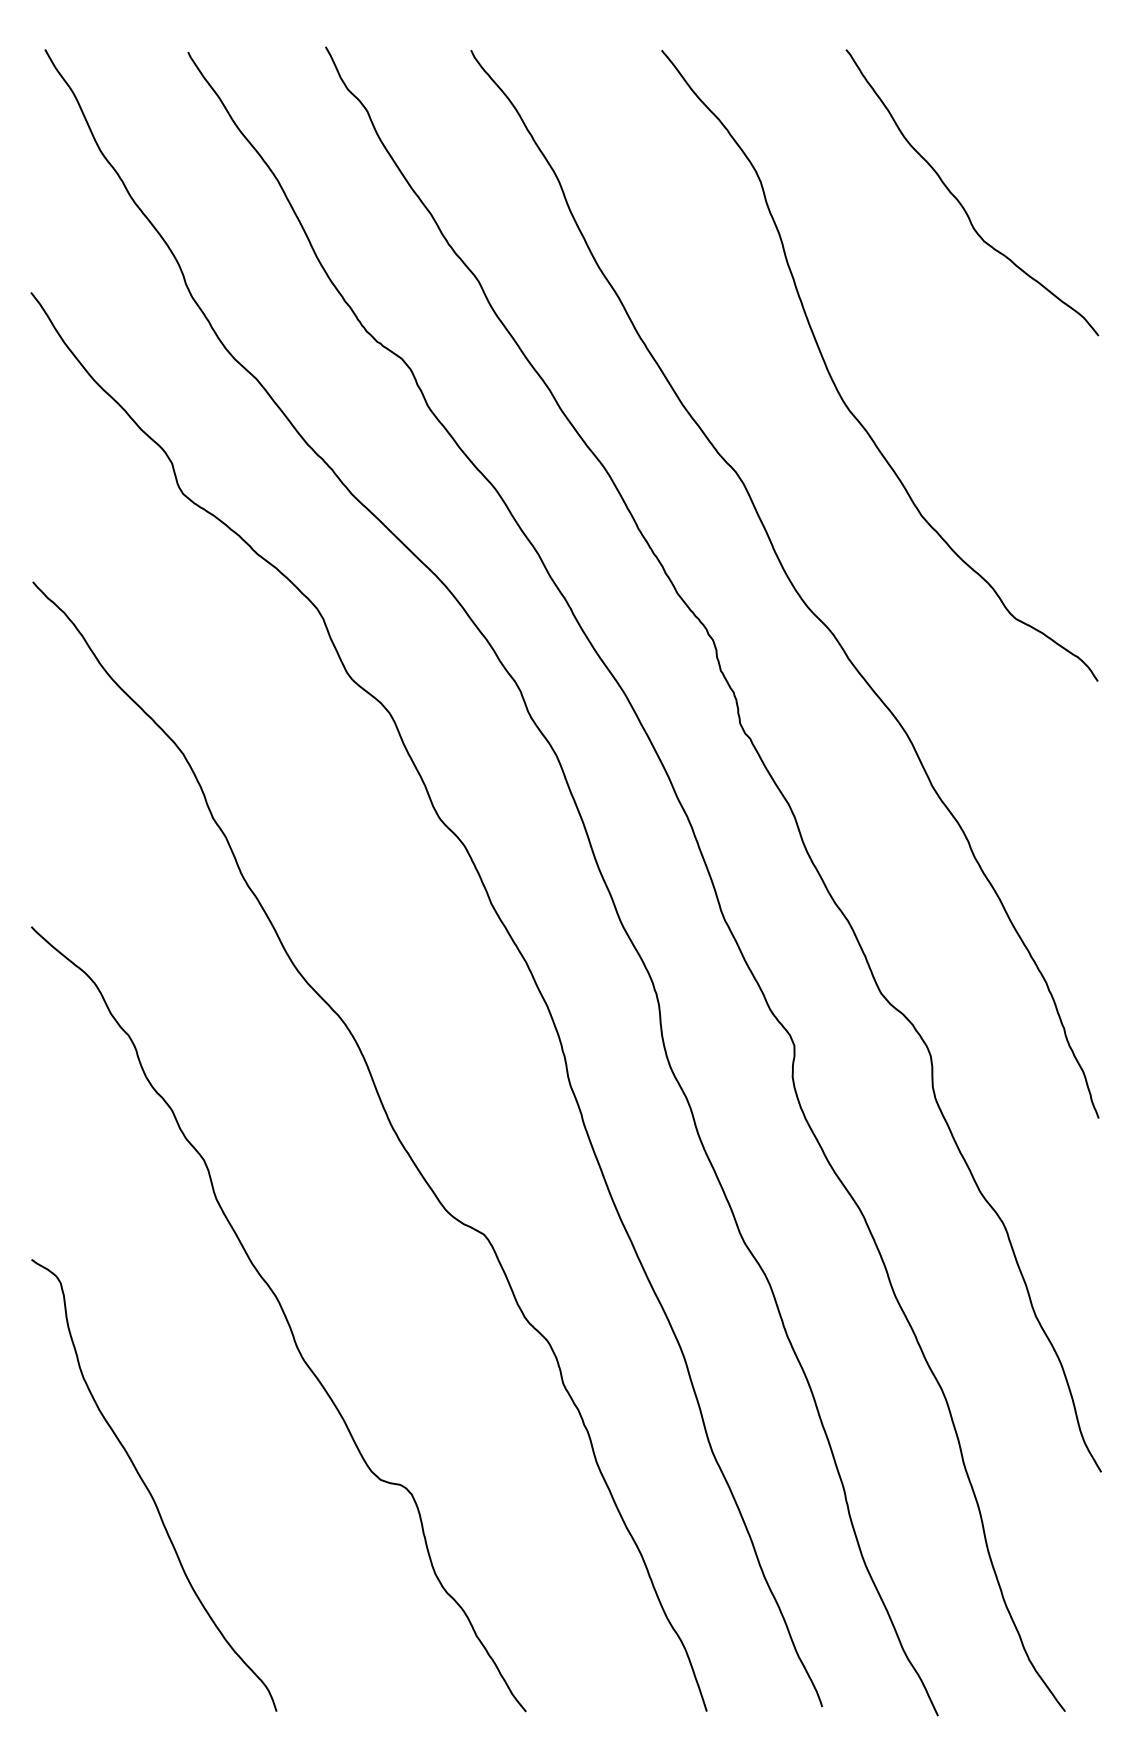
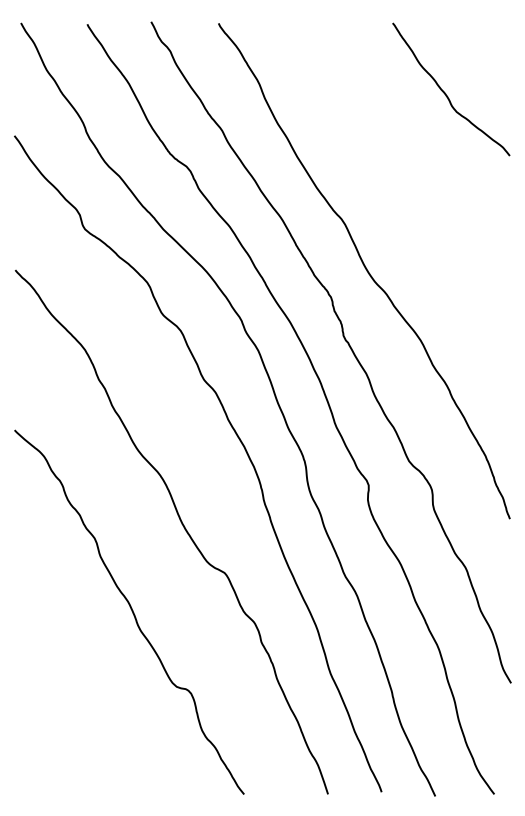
curve: (837, 384) -> (388, 178), removed
curve: (149, 1487) -> (69, 690), removed

